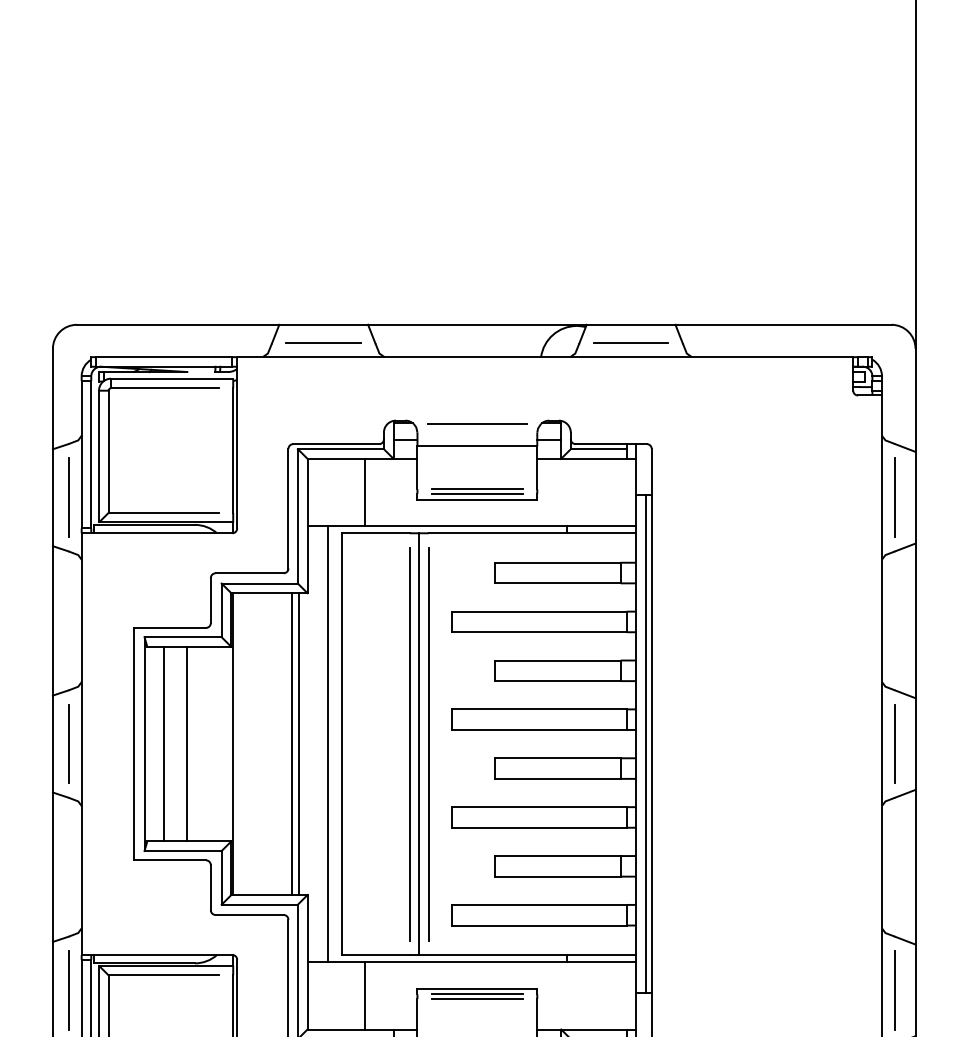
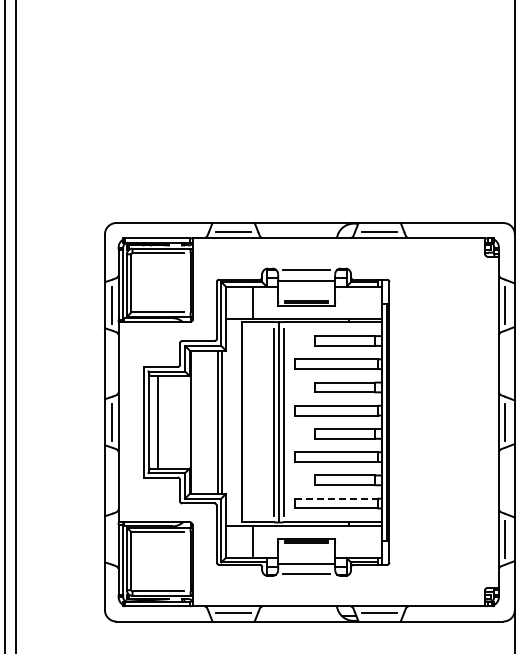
line: (327, 742) -> (235, 421), removed
line: (186, 744) -> (168, 422), removed
line: (540, 904) -> (336, 498), solid -> dashed
line: (68, 988) -> (112, 538), removed

